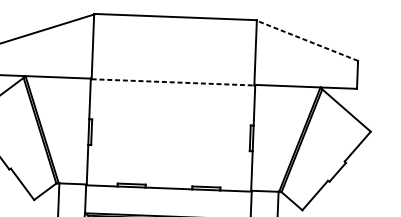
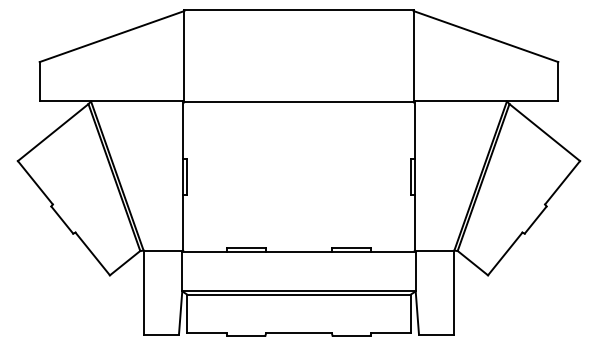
line: (307, 40) -> (485, 36), dashed -> solid
line: (172, 82) -> (298, 102), dashed -> solid

